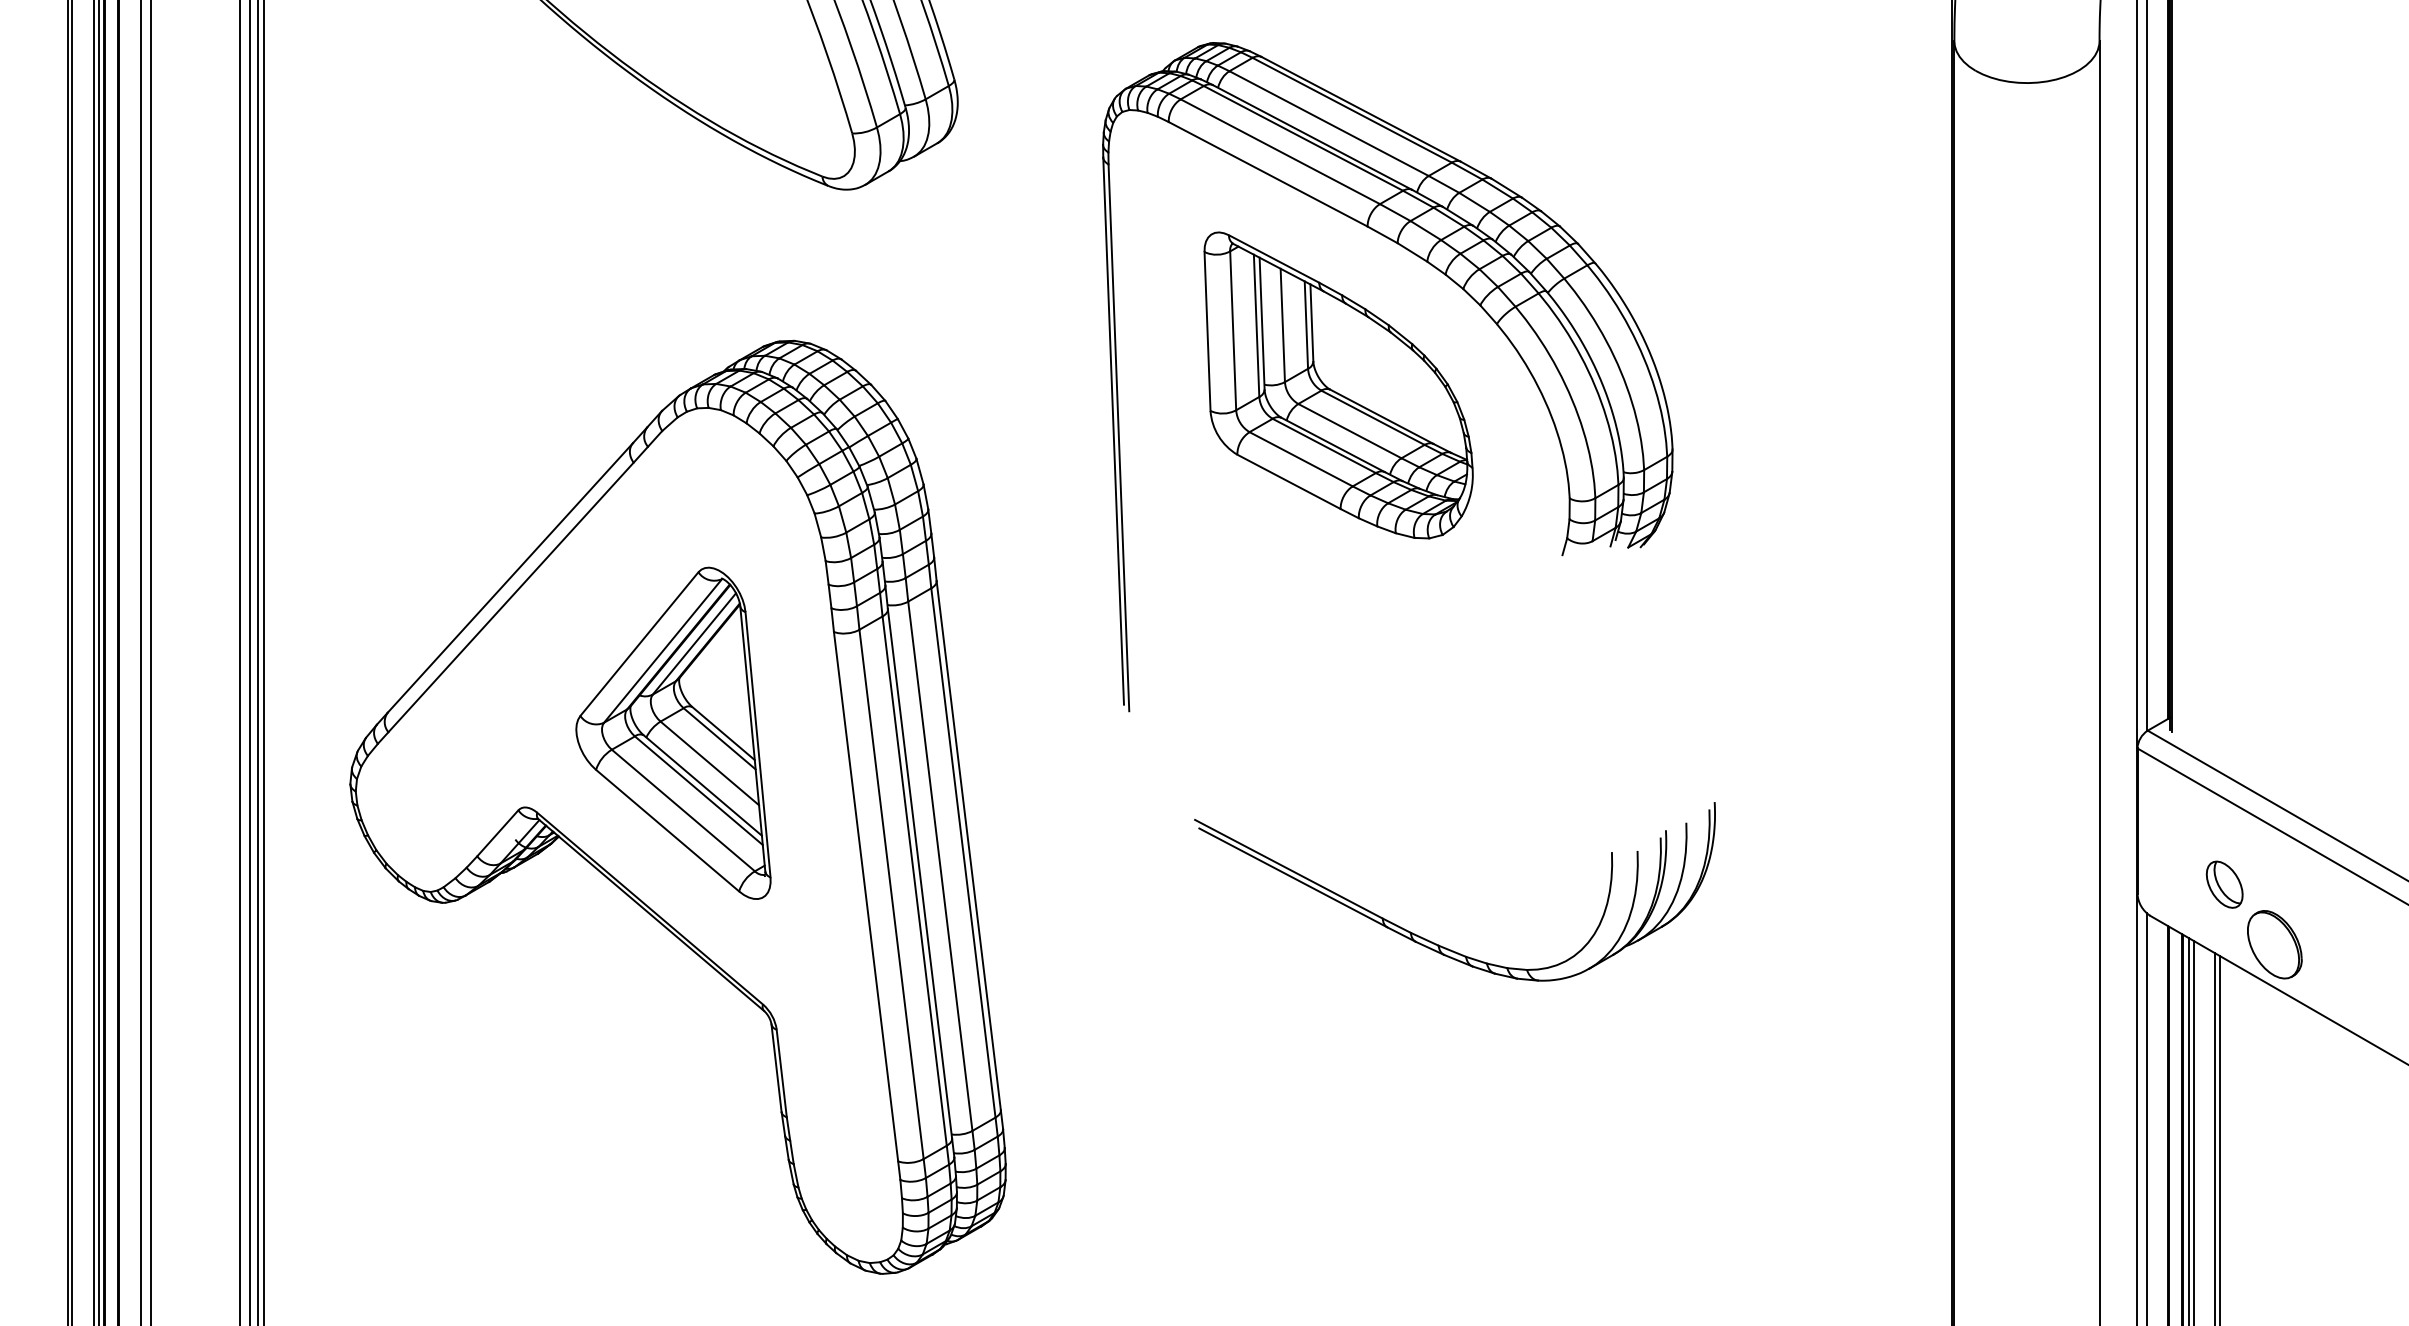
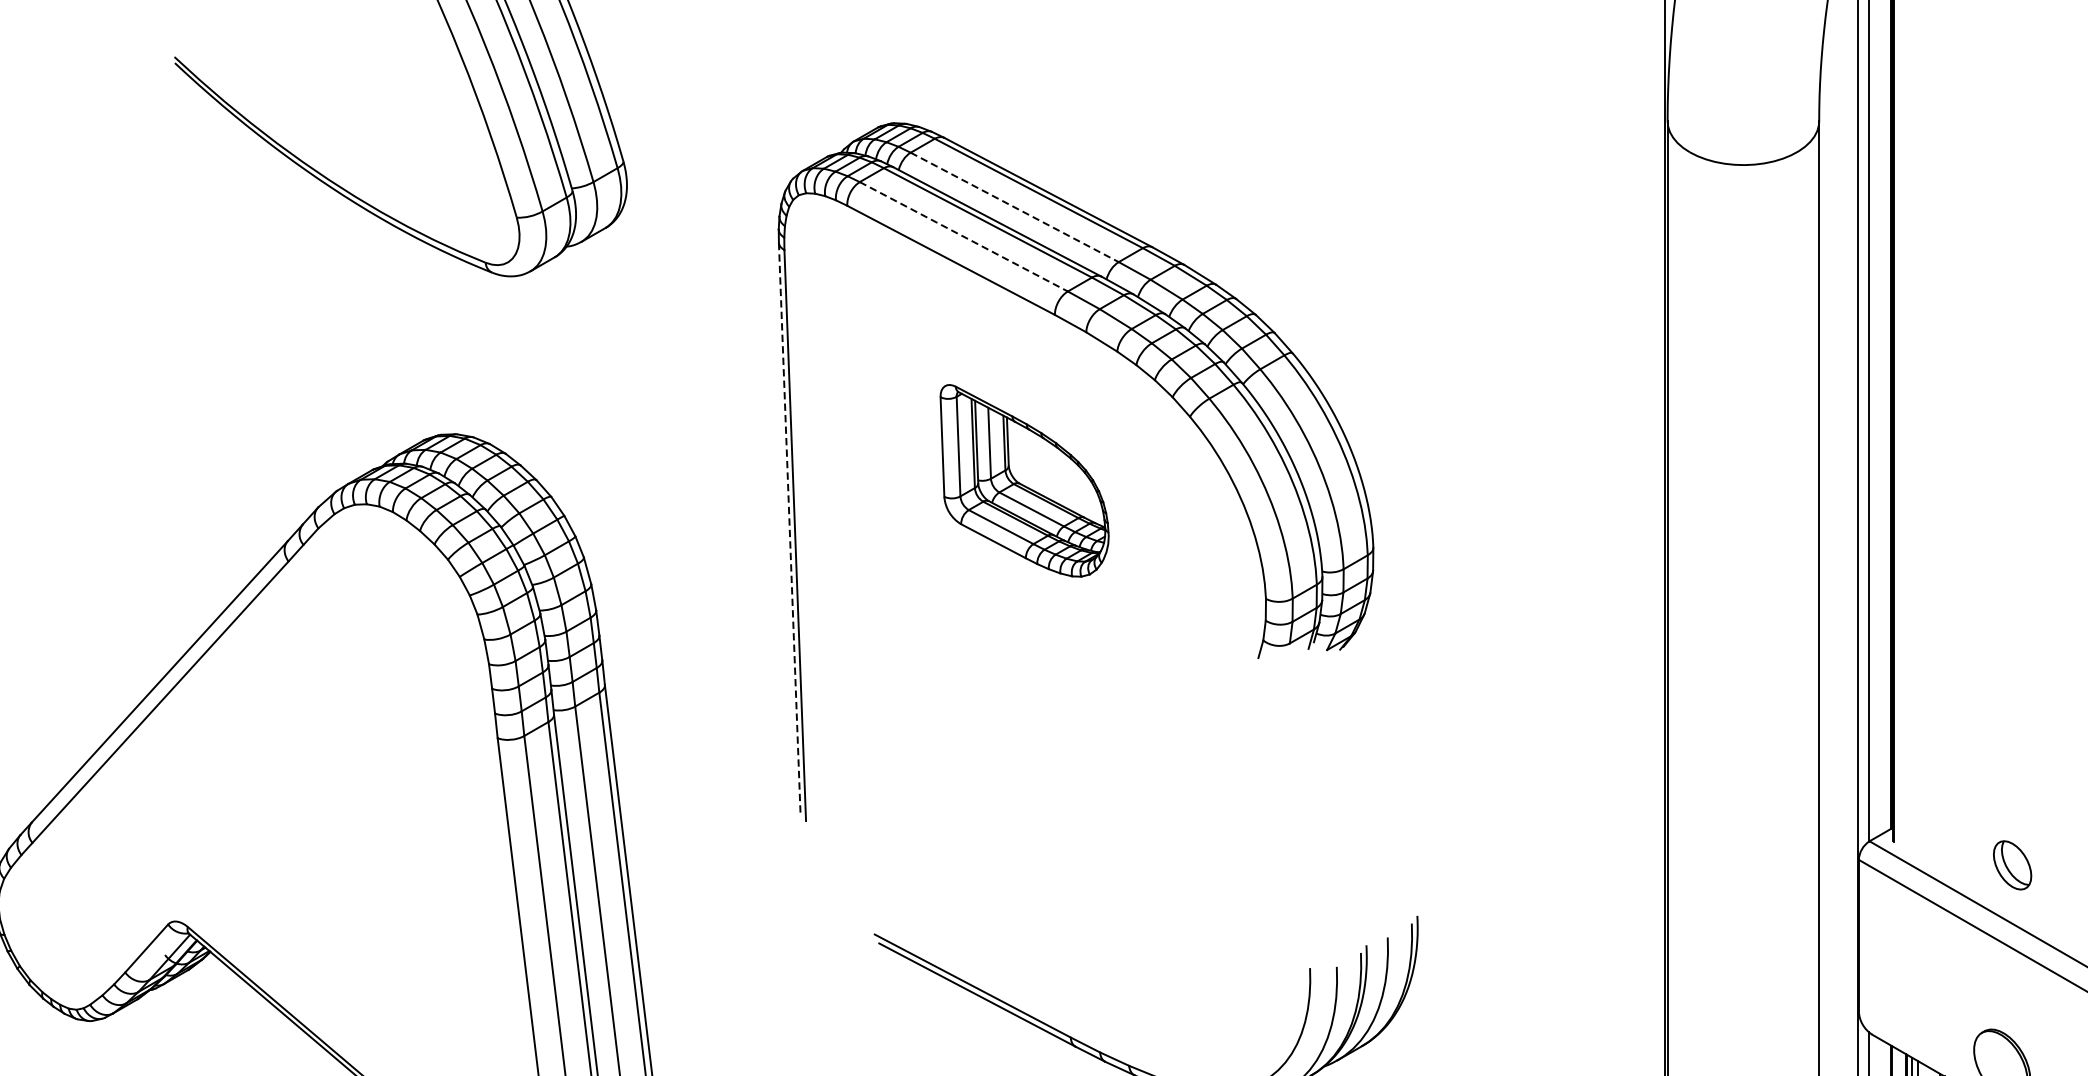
line: (1329, 123) -> (1015, 207), solid -> dashed
line: (1280, 151) -> (963, 236), solid -> dashed
part: (1338, 385) -> (1024, 480), size x0.6
line: (1113, 431) -> (789, 528), solid -> dashed
part: (673, 732) -> (330, 843), removed
part: (2224, 884) -> (2012, 865), moved

